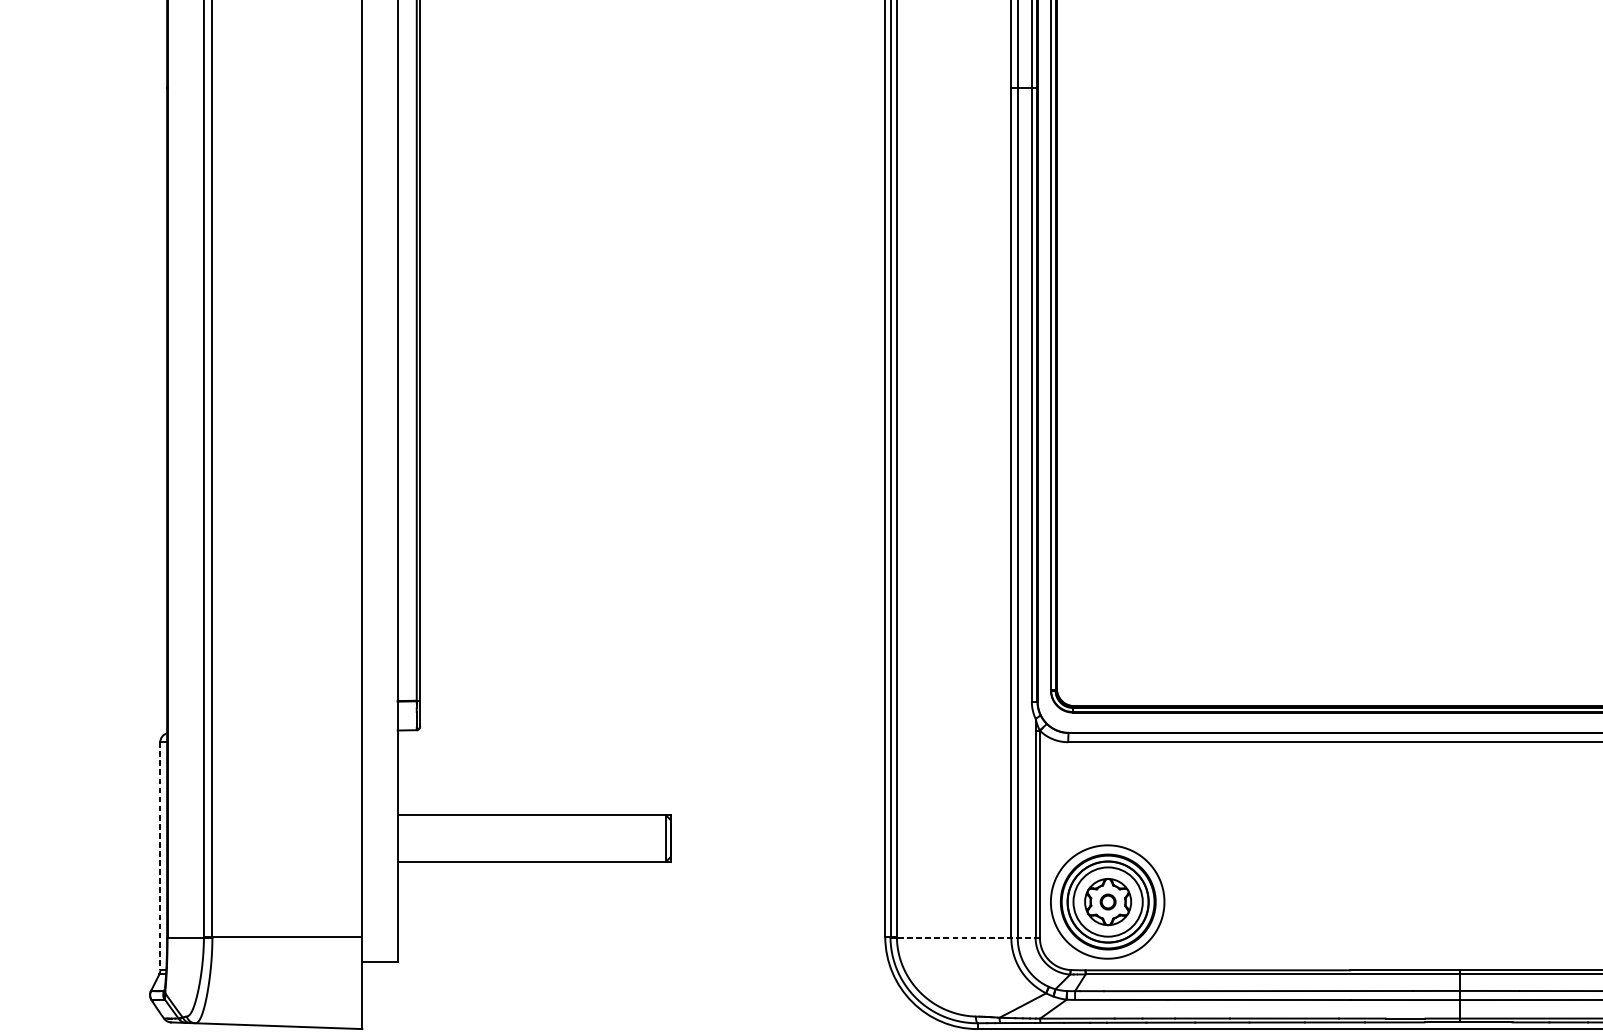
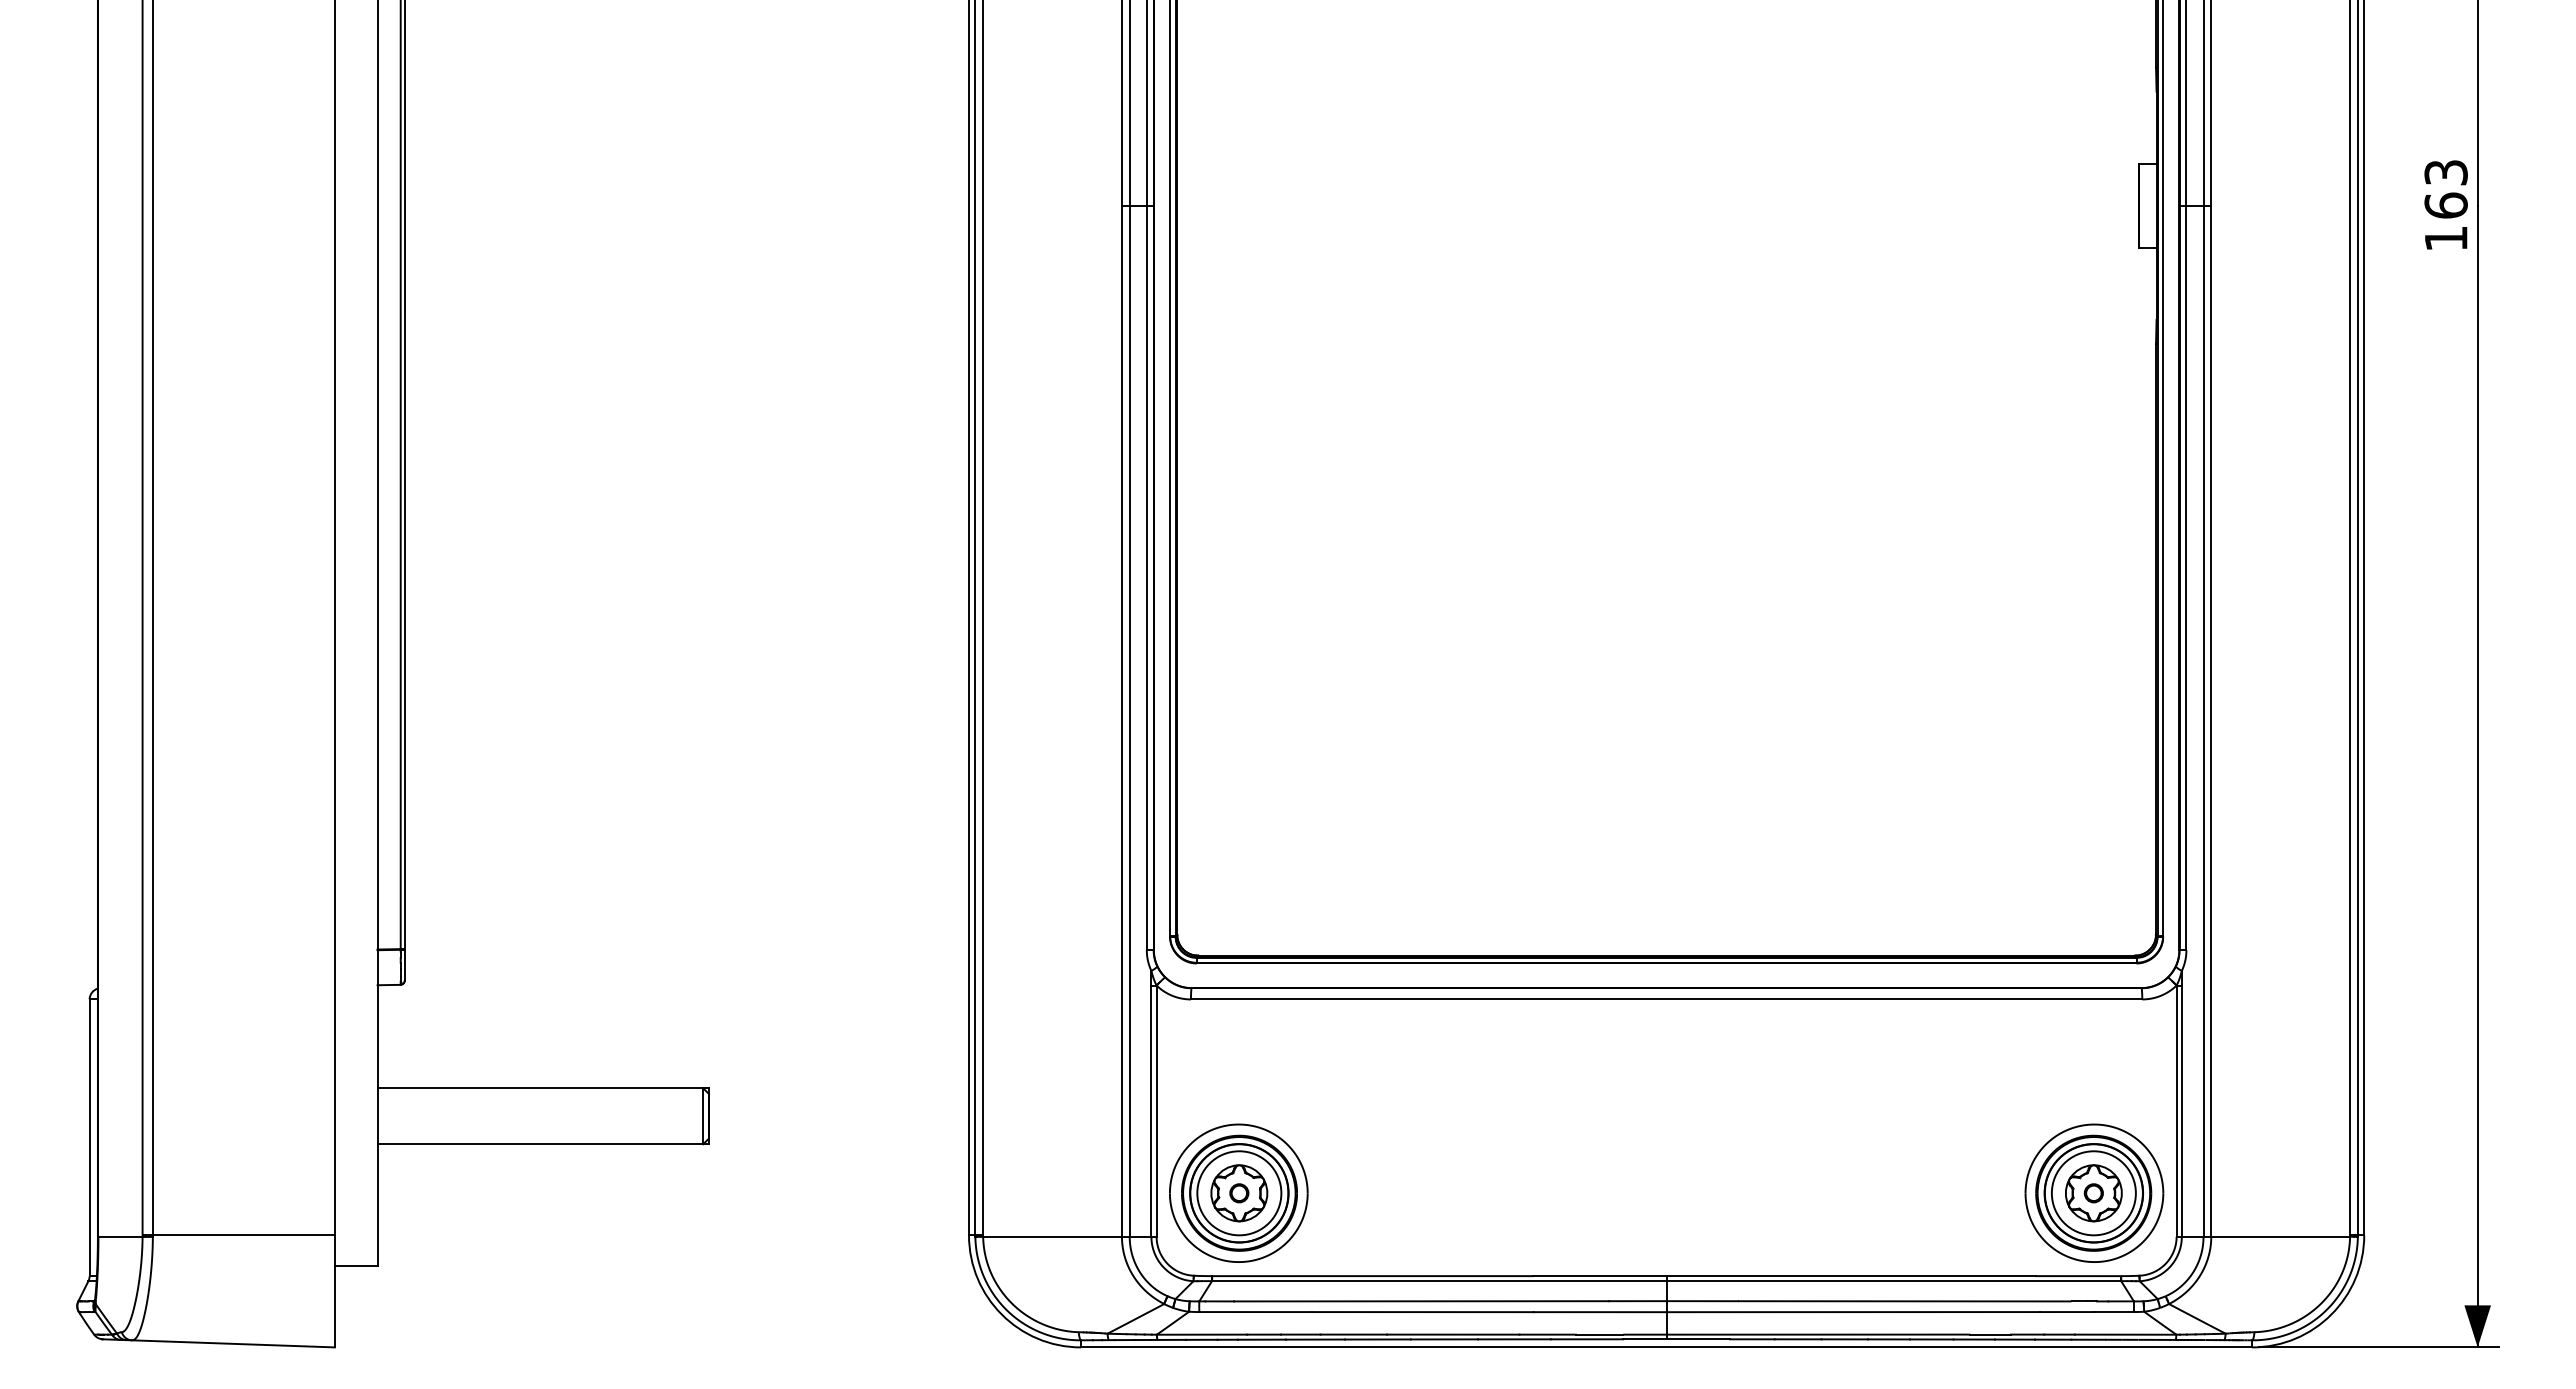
line: (160, 856) -> (89, 1138), dashed -> solid
line: (968, 937) -> (1069, 1236), dashed -> solid

